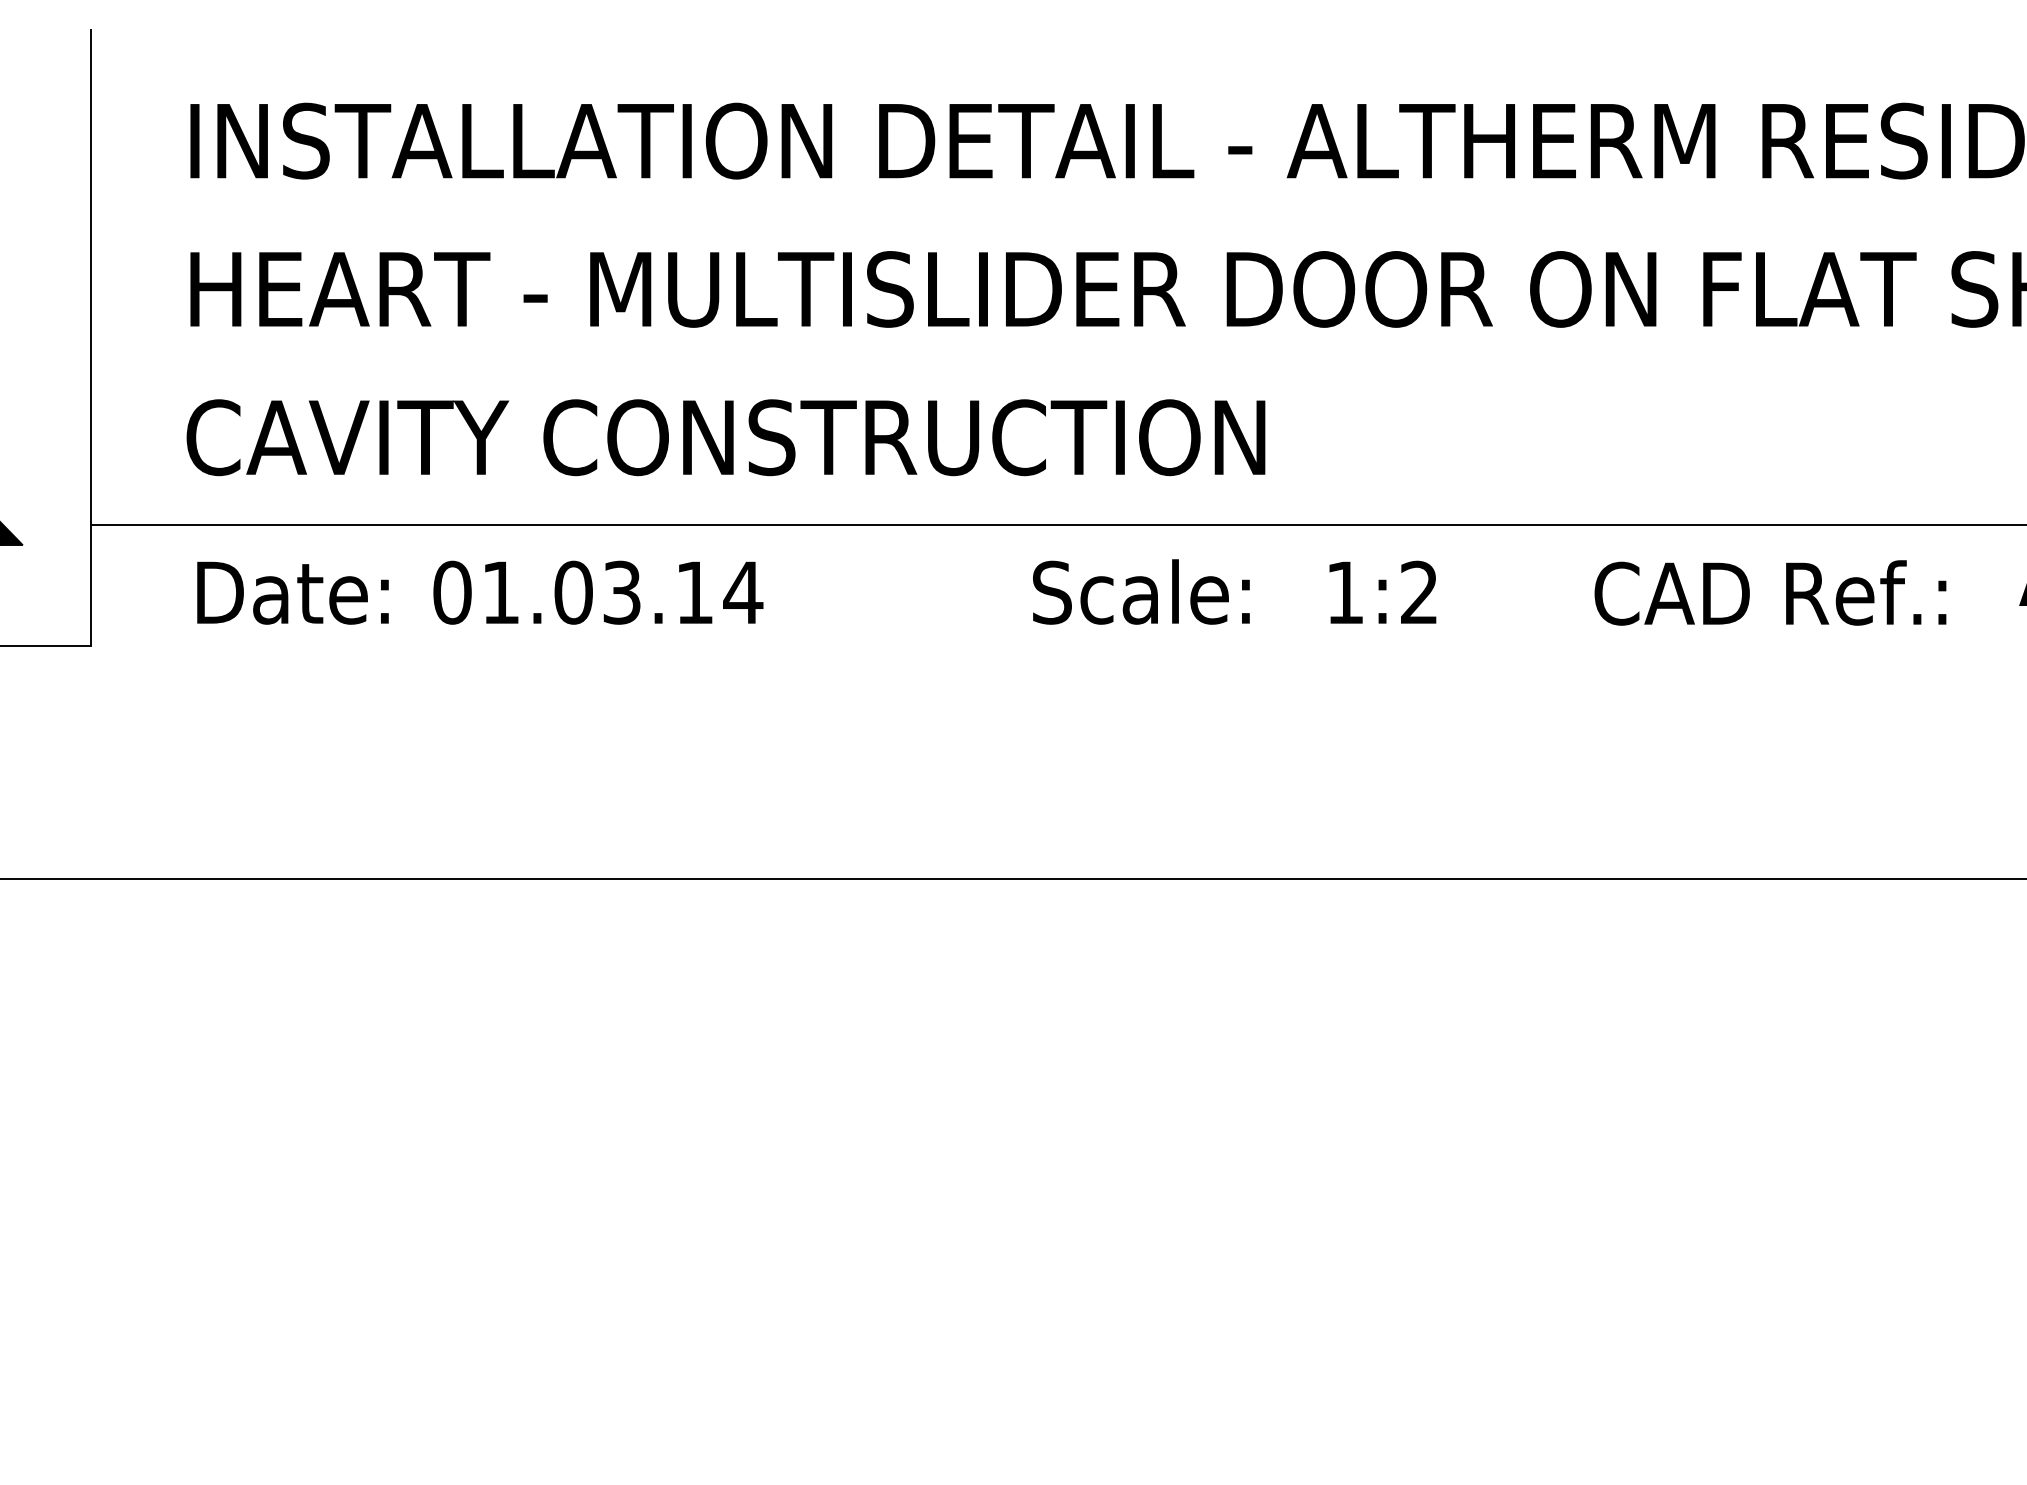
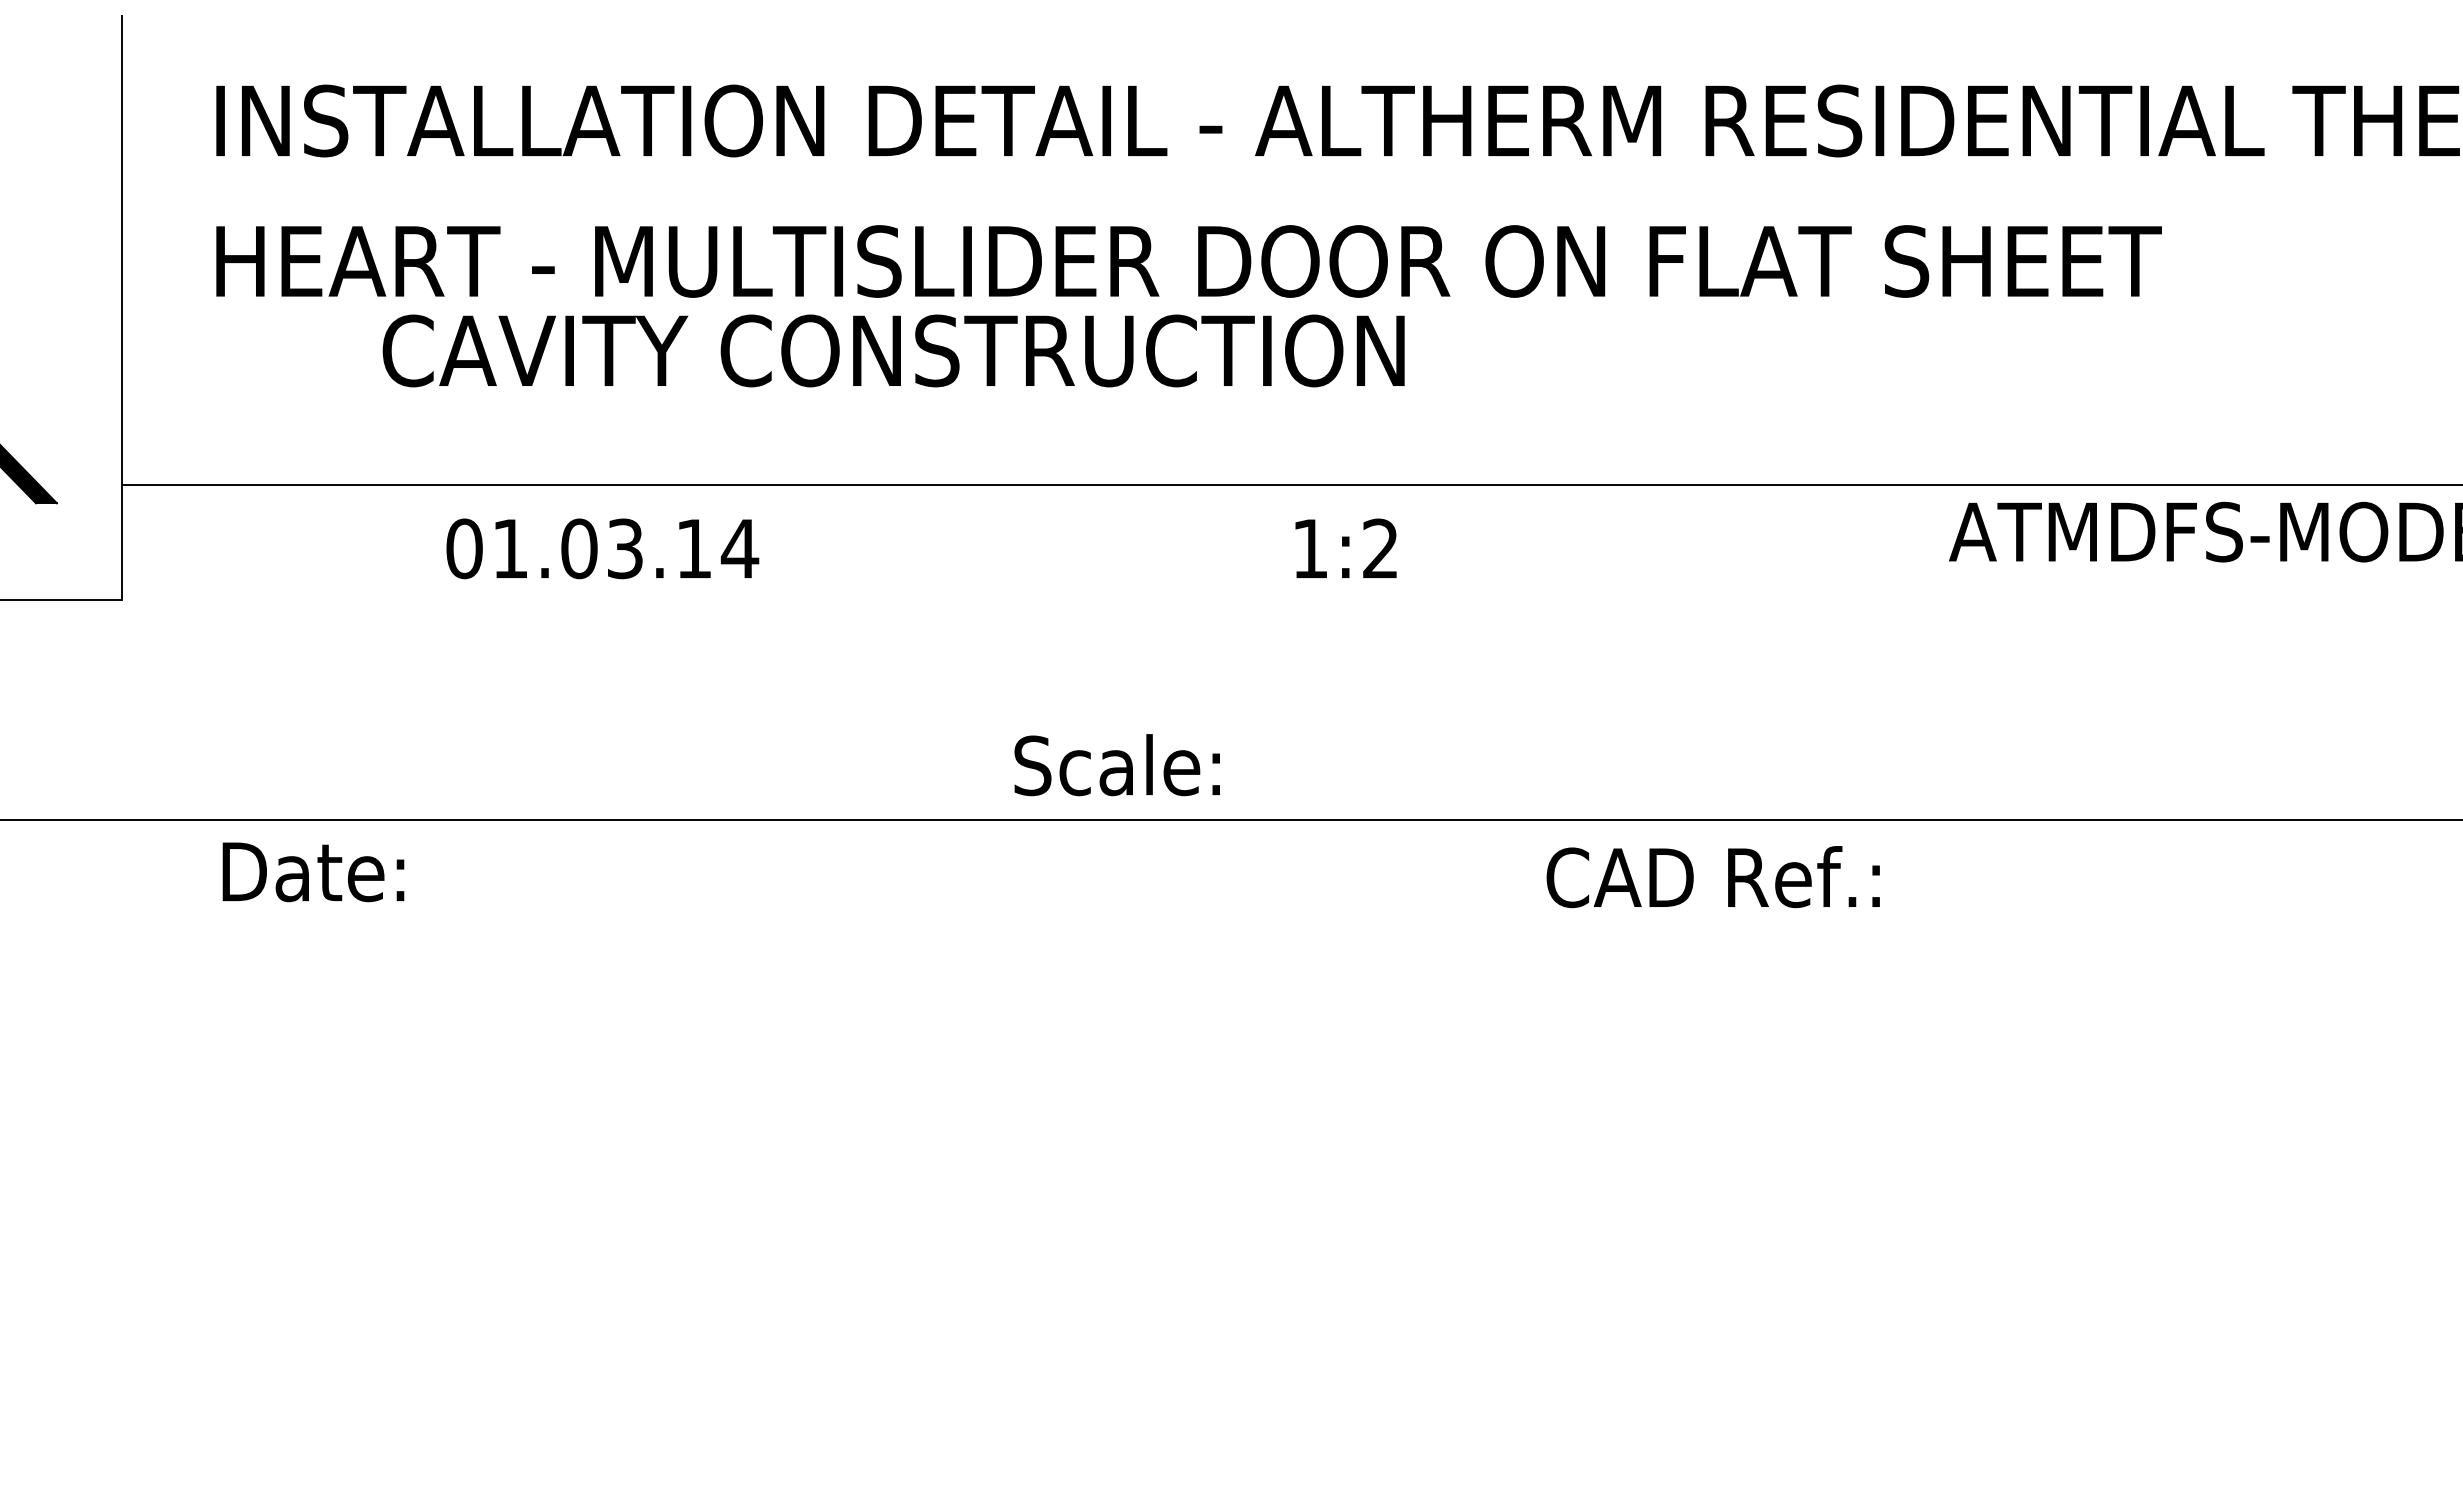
text: (725, 437) -> (893, 350), moved
text: (1140, 592) -> (1116, 765), moved
text: (293, 593) -> (313, 872), moved
text: (1769, 593) -> (1712, 877), moved

